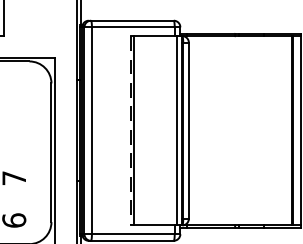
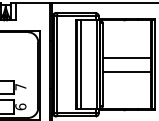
line: (239, 115) -> (126, 57), added
line: (141, 130) -> (80, 64), added
line: (130, 132) -> (75, 65), dashed -> solid
line: (239, 147) -> (126, 72), added

